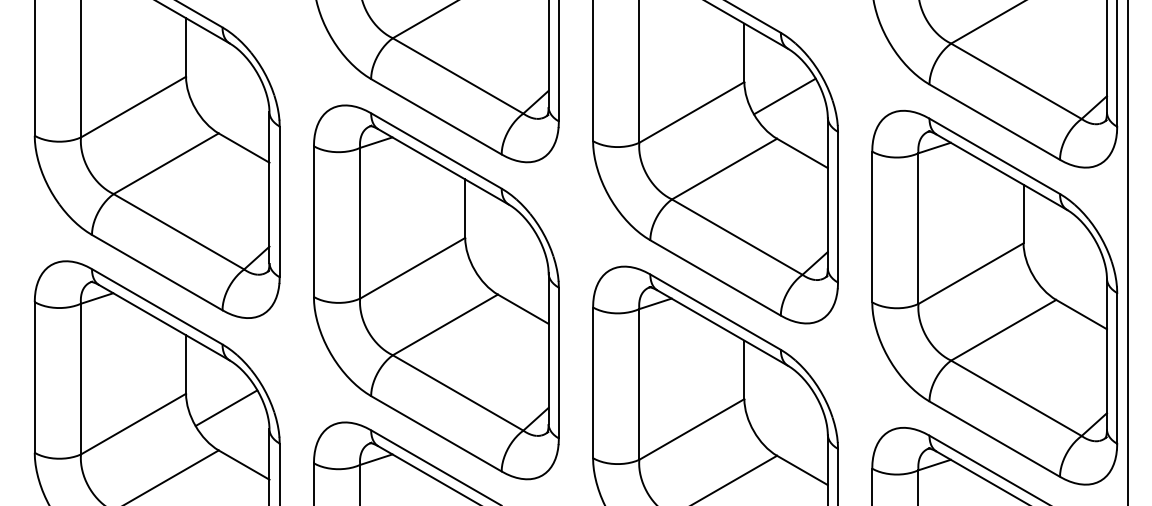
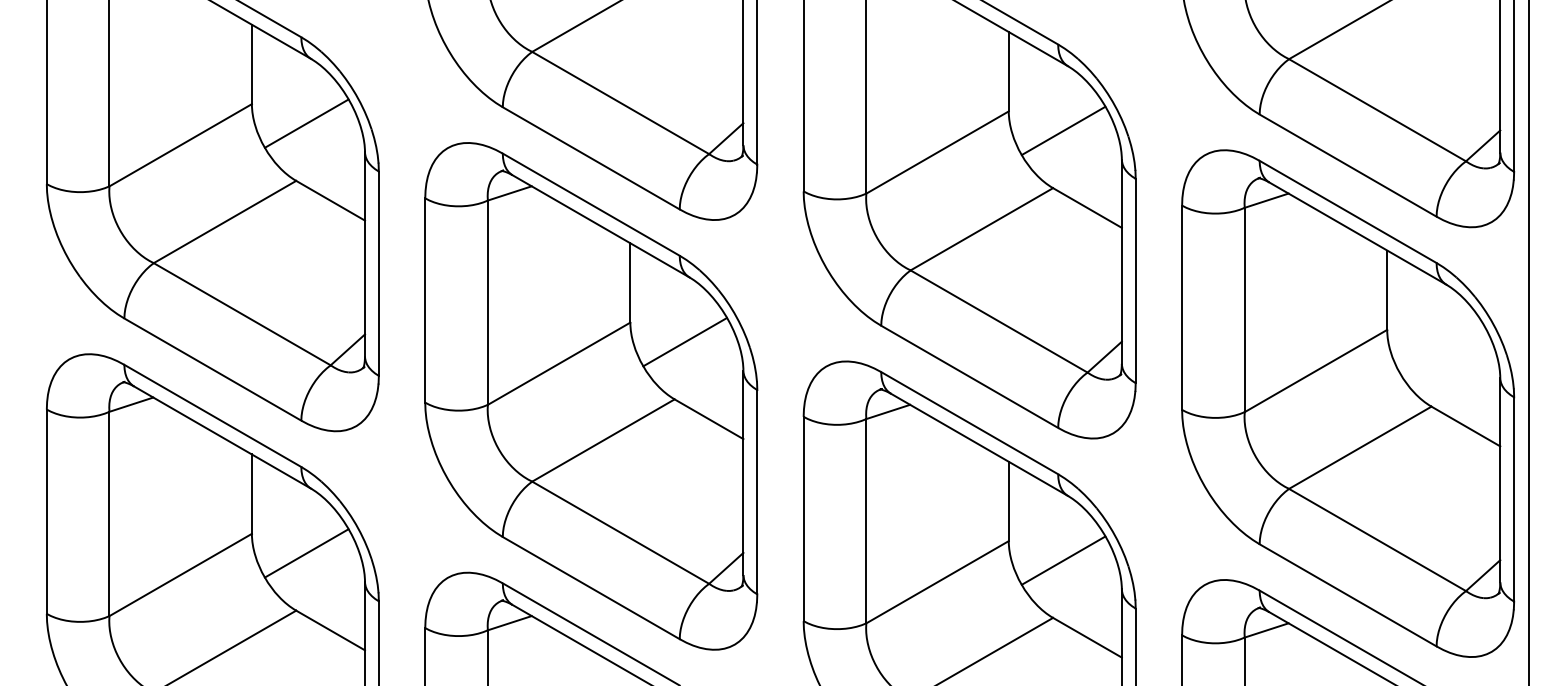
line: (226, 91) -> (306, 123), added
line: (505, 252) -> (684, 342), added
line: (784, 413) -> (1063, 560), added

